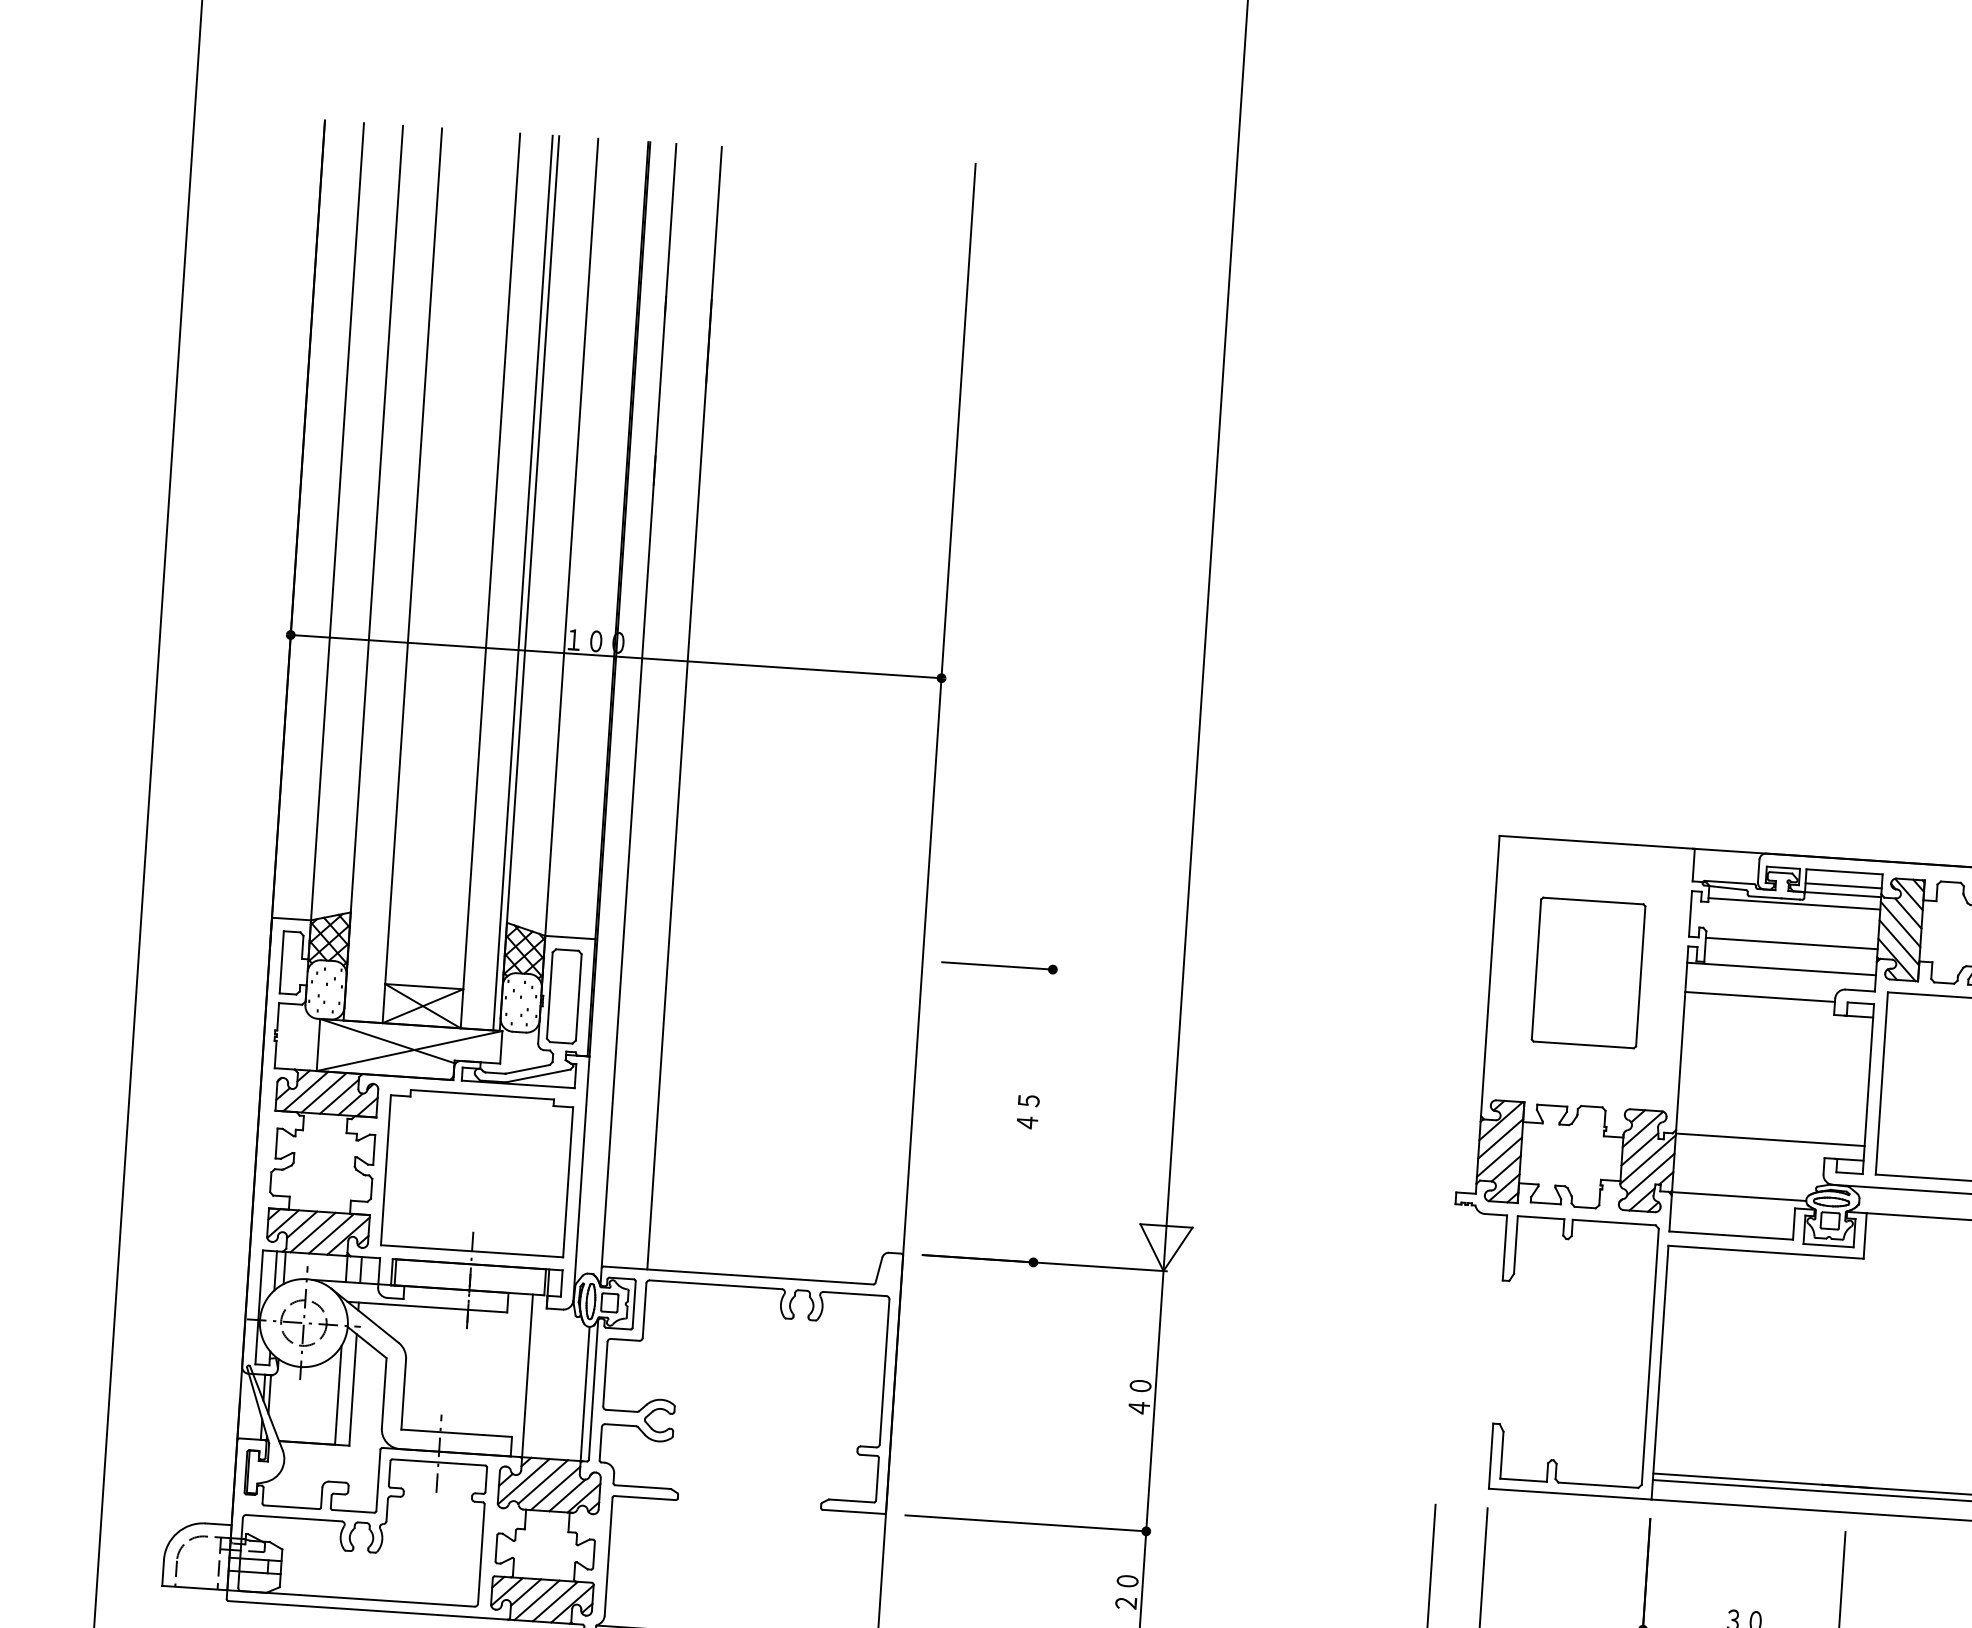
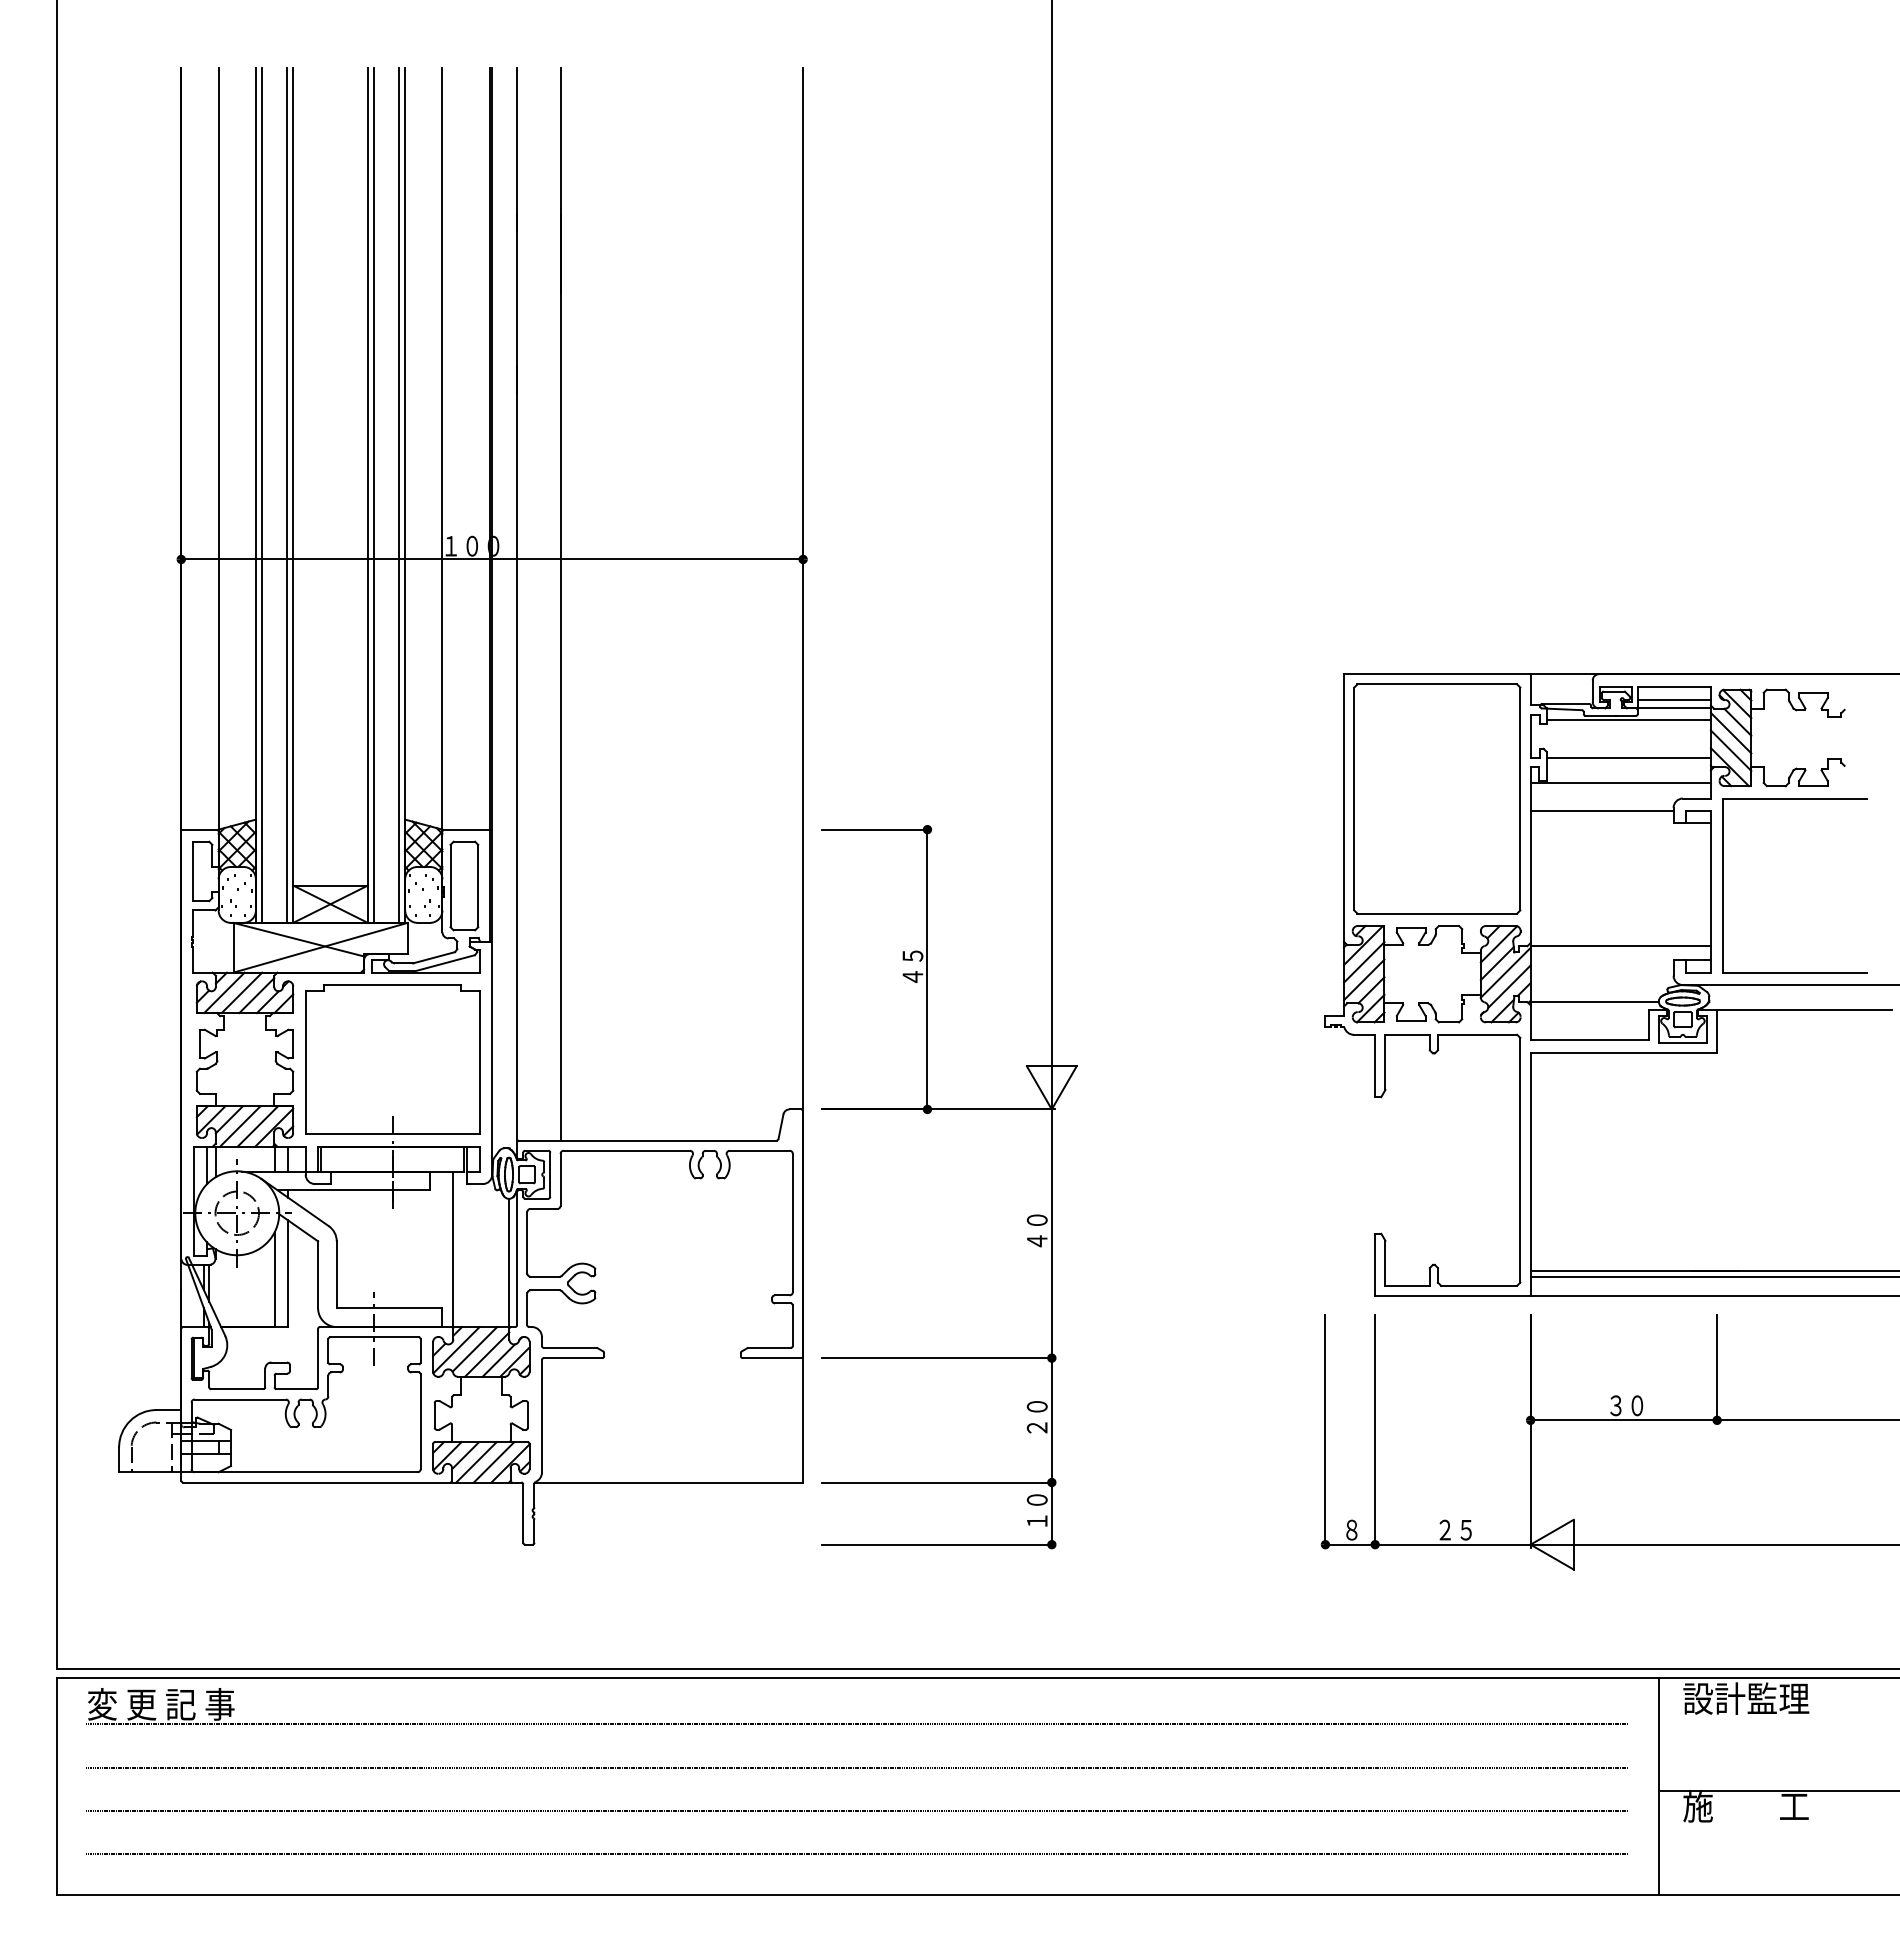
line: (380, 572) -> (262, 494), added
line: (406, 574) -> (287, 494), added
line: (497, 580) -> (374, 494), added
part: (1588, 972) -> (1437, 798), size x1.67
line: (1043, 1115) -> (927, 969), added

